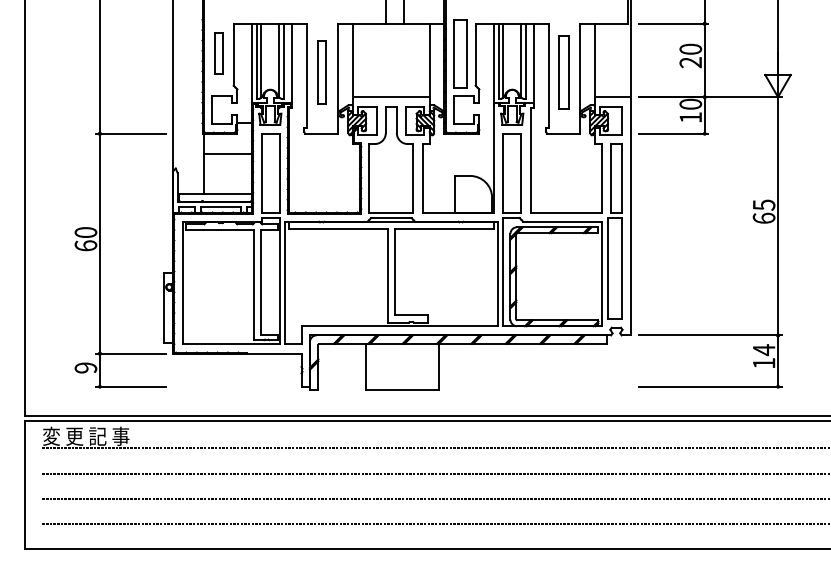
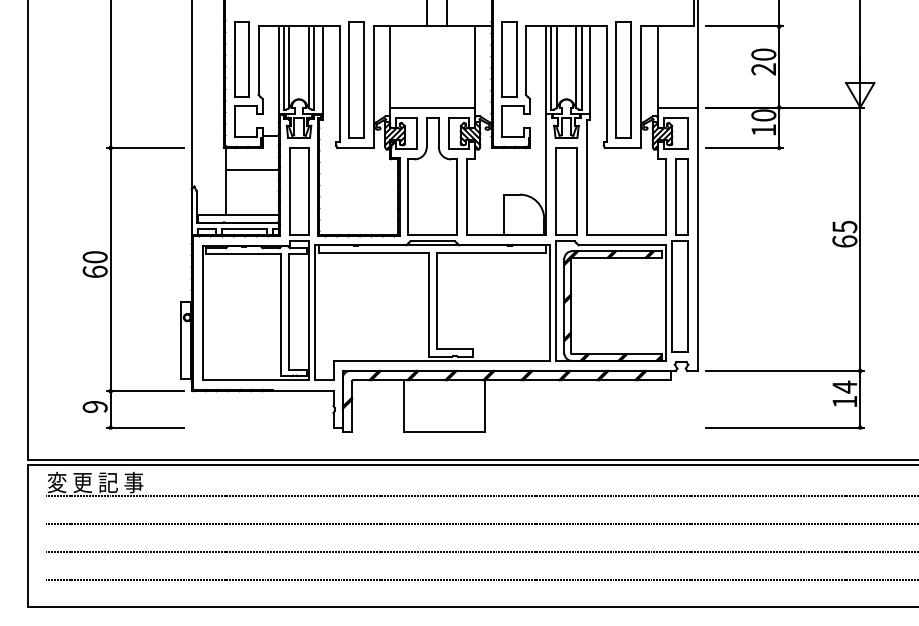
part: (218, 53) -> (241, 59), size x1.67
part: (322, 71) -> (356, 79), size x1.67
part: (563, 71) -> (623, 79), size x1.43

